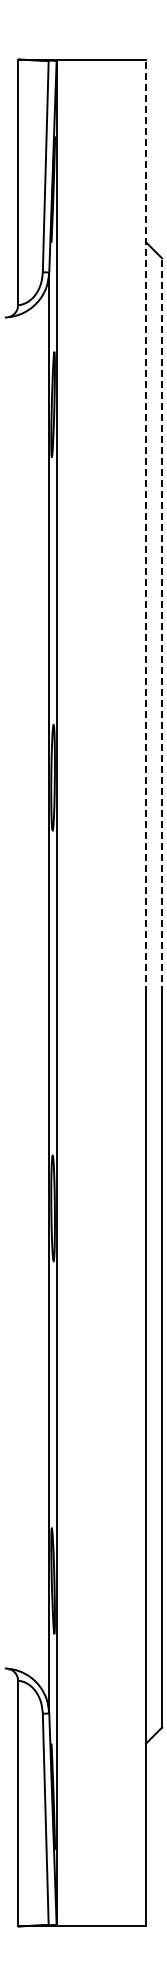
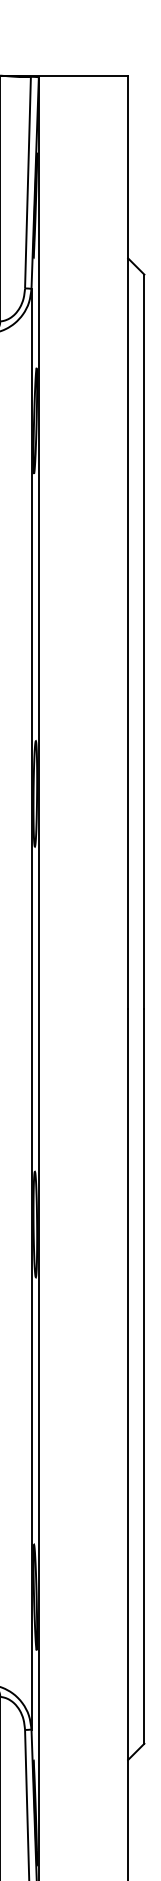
line: (145, 526) -> (127, 542), dashed -> solid
line: (162, 625) -> (144, 641), dashed -> solid

